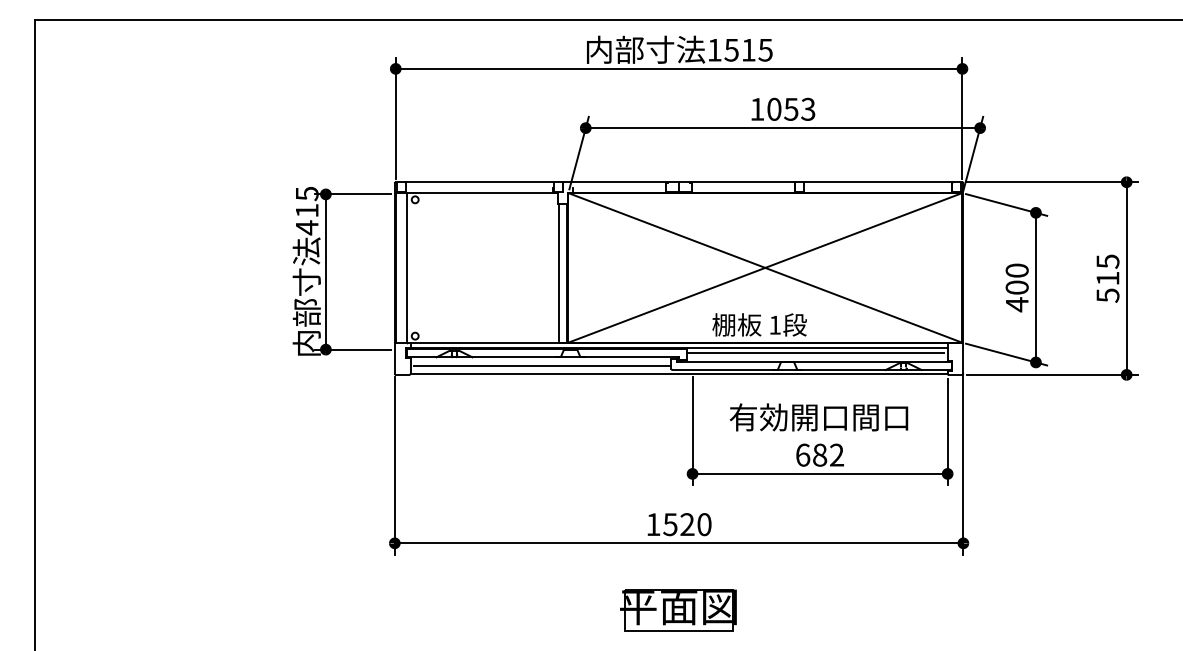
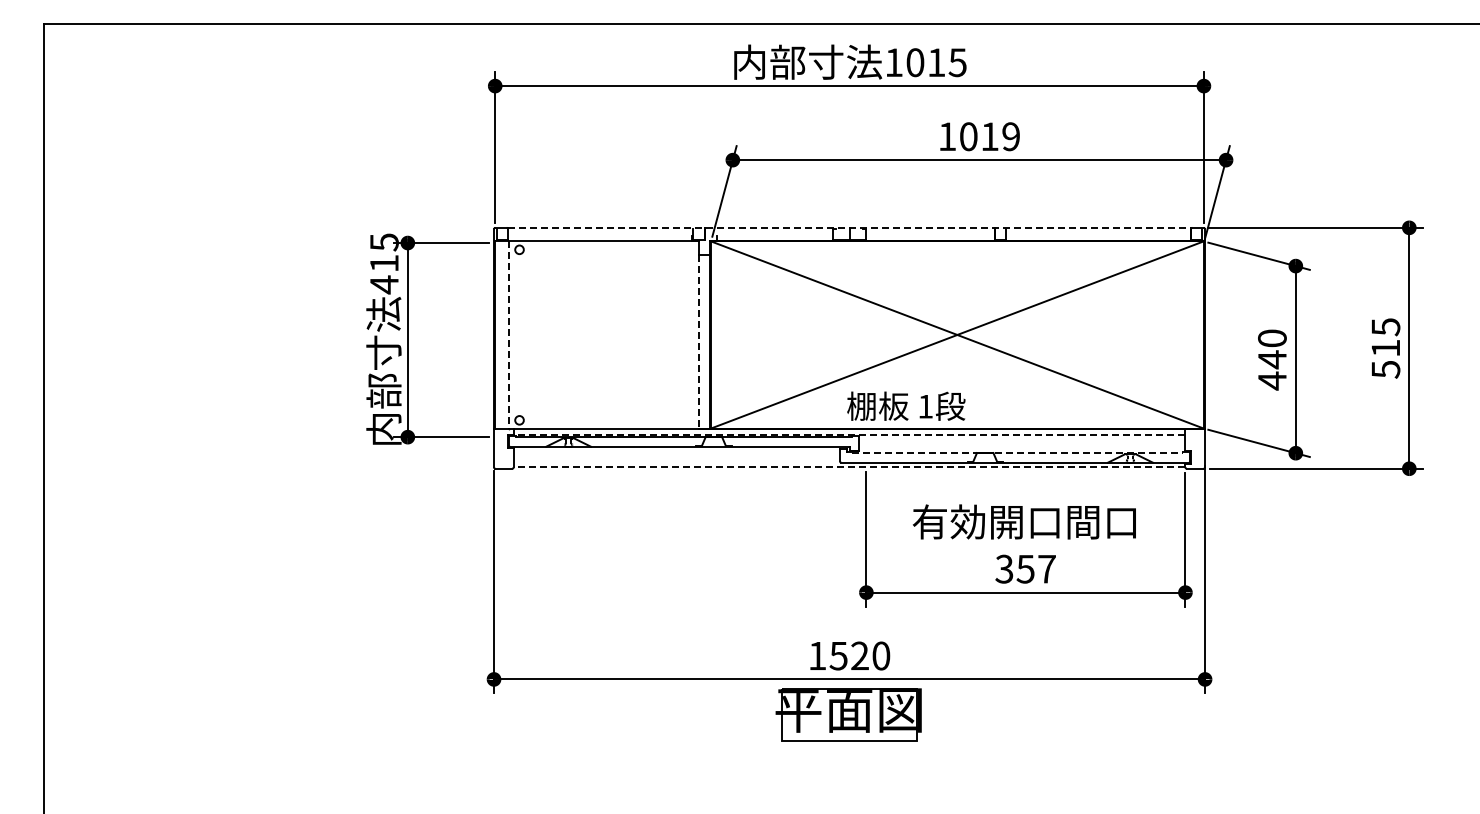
text: (731, 50) -> (915, 62), 1515 -> 1015
text: (798, 109) -> (999, 136), 1053 -> 1019
line: (679, 181) -> (850, 227), solid -> dashed
line: (406, 268) -> (508, 335), solid -> dashed
line: (559, 273) -> (699, 341), solid -> dashed
text: (1017, 287) -> (1272, 359), 400 -> 440
text: (759, 324) -> (906, 405), moved
line: (679, 348) -> (849, 435), solid -> dashed
line: (815, 353) -> (1020, 441), removed
line: (813, 361) -> (1017, 452), solid -> dashed
line: (542, 365) -> (678, 457), removed
line: (679, 373) -> (849, 467), solid -> dashed
text: (819, 454) -> (1025, 568), 682 -> 357
part: (678, 610) -> (848, 714), moved

